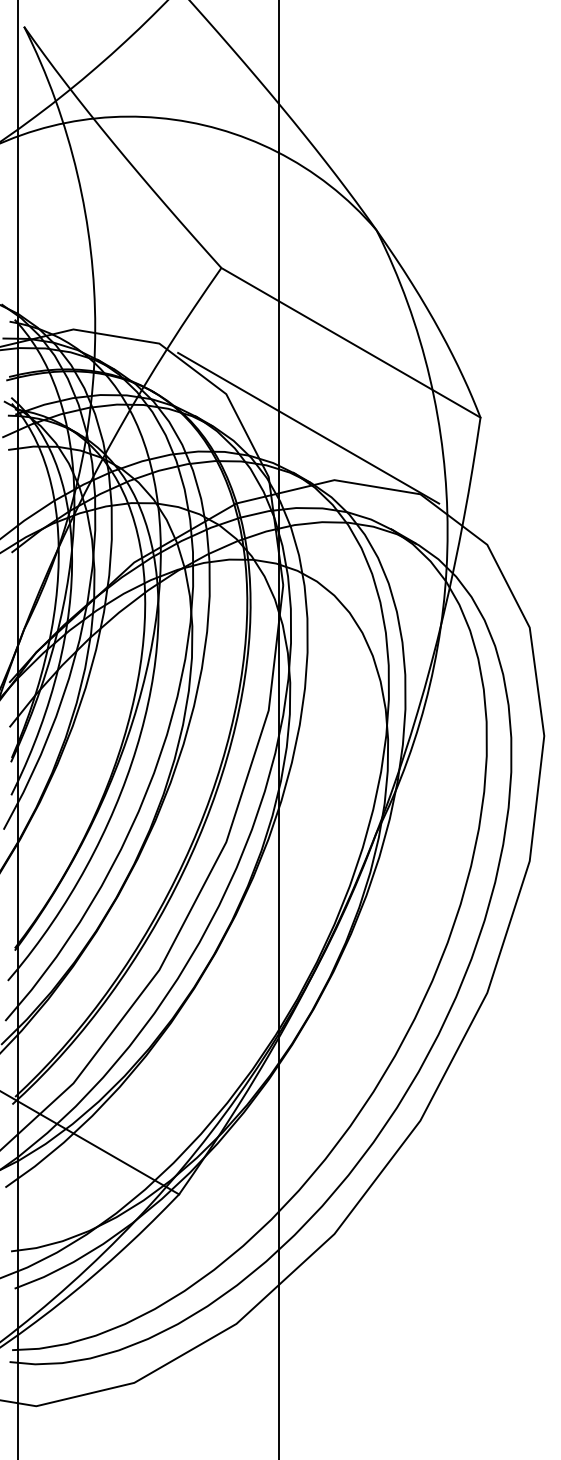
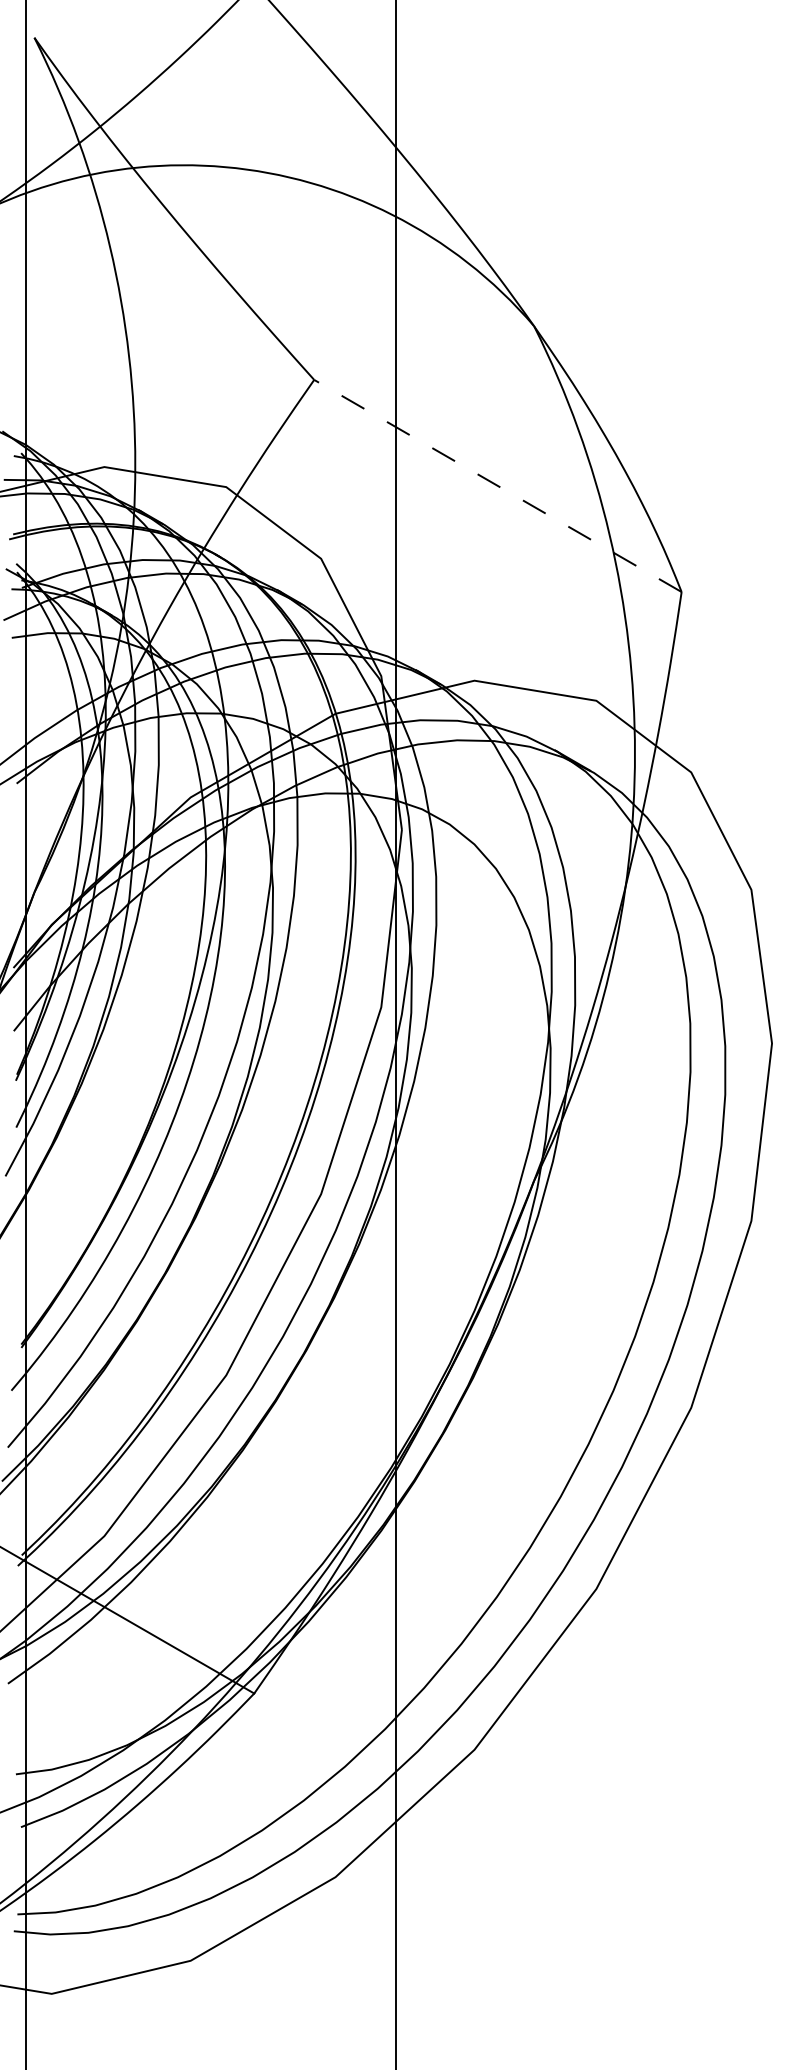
line: (350, 342) -> (497, 485), solid -> dashed
line: (308, 427) -> (437, 606), removed

